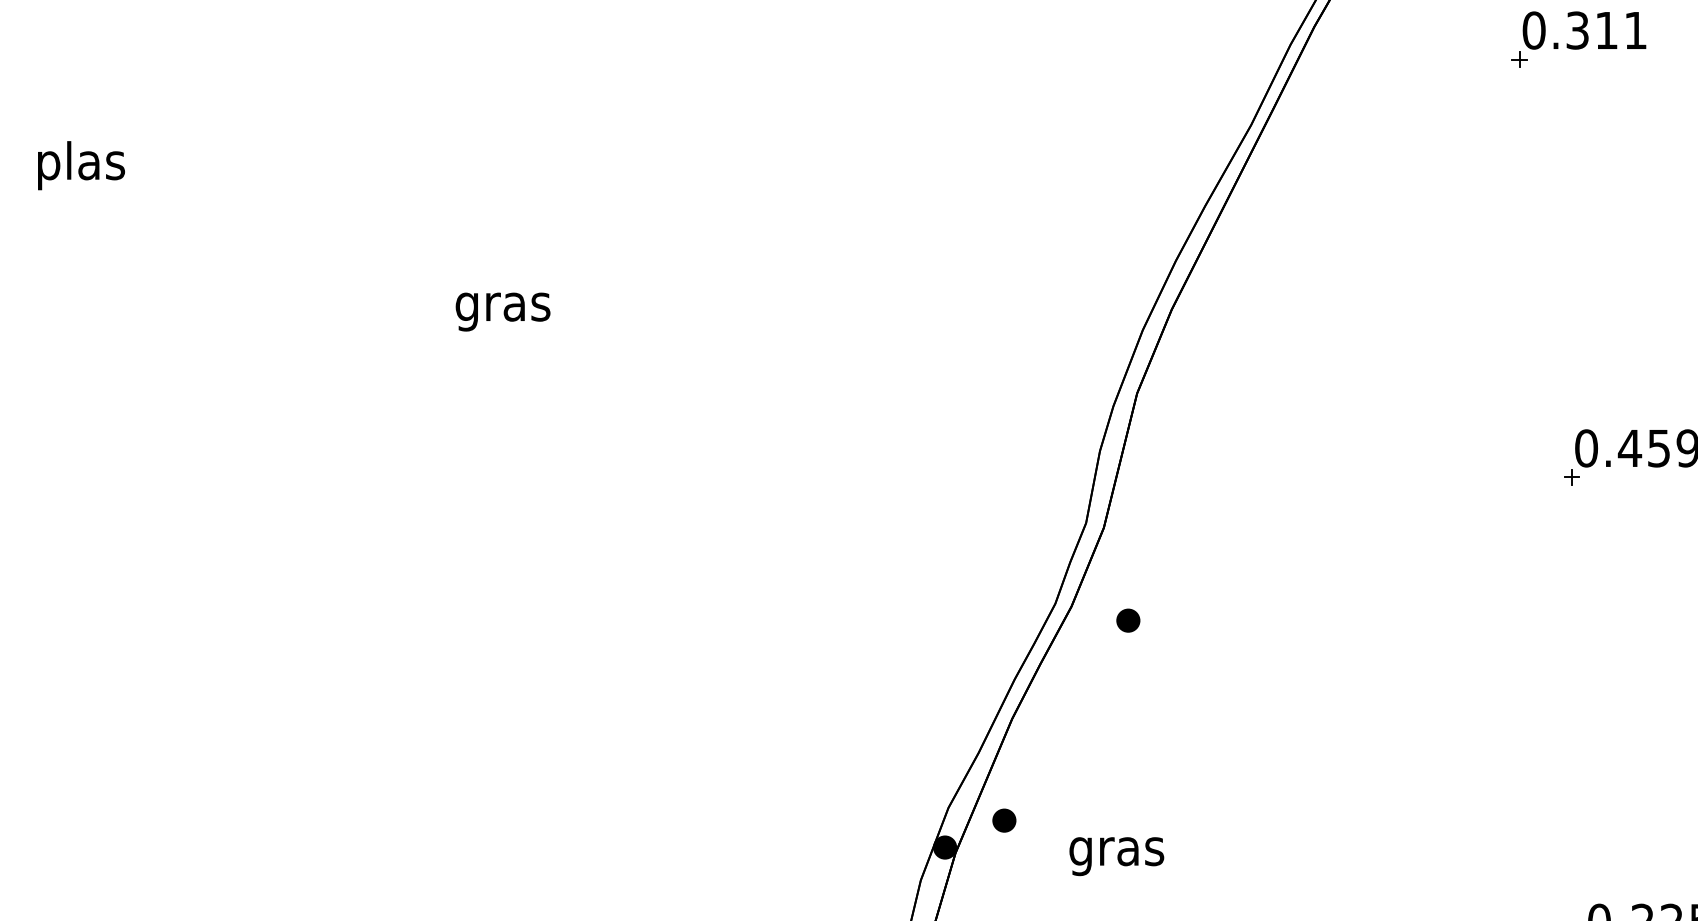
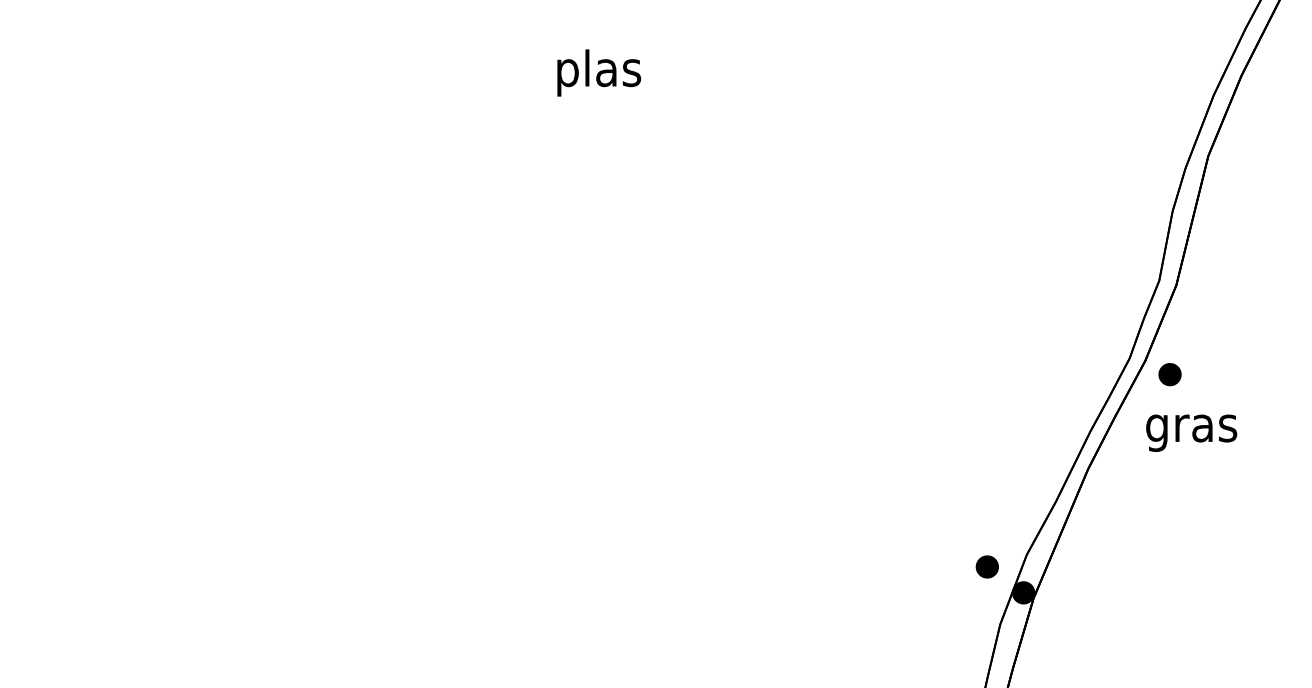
text: (502, 306) -> (597, 72), gras -> plas
part: (1128, 620) -> (1170, 374), moved
part: (1004, 820) -> (987, 566), moved
text: (1116, 856) -> (1191, 433), moved

